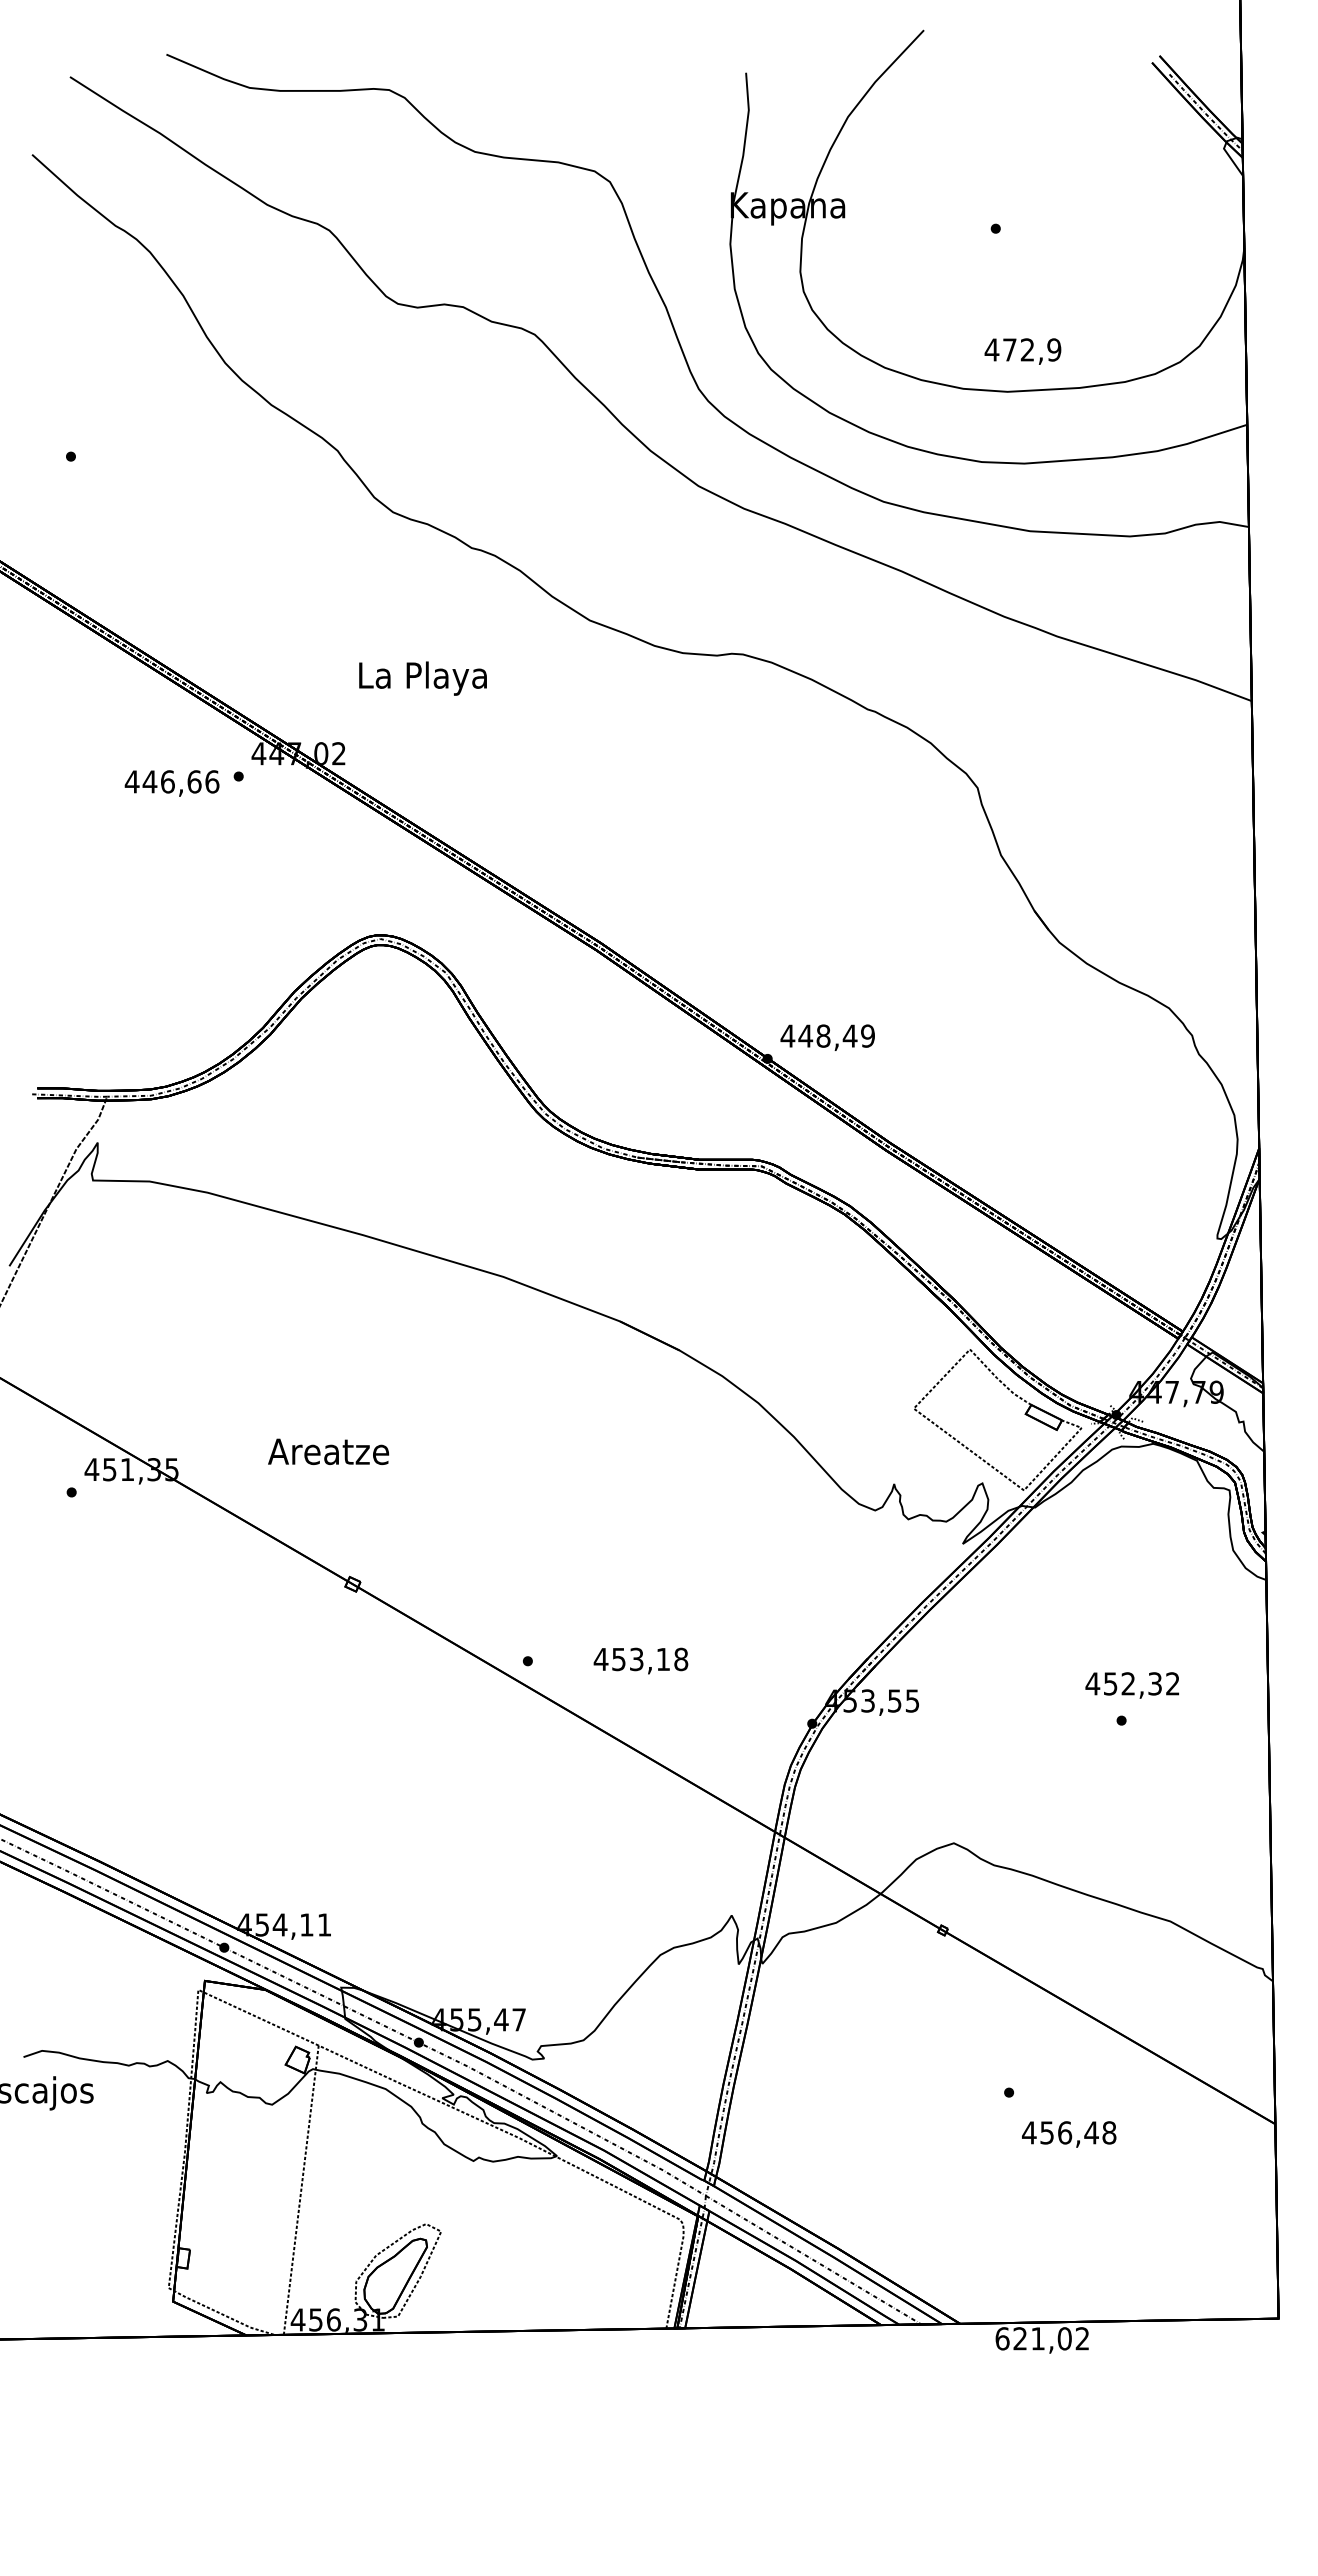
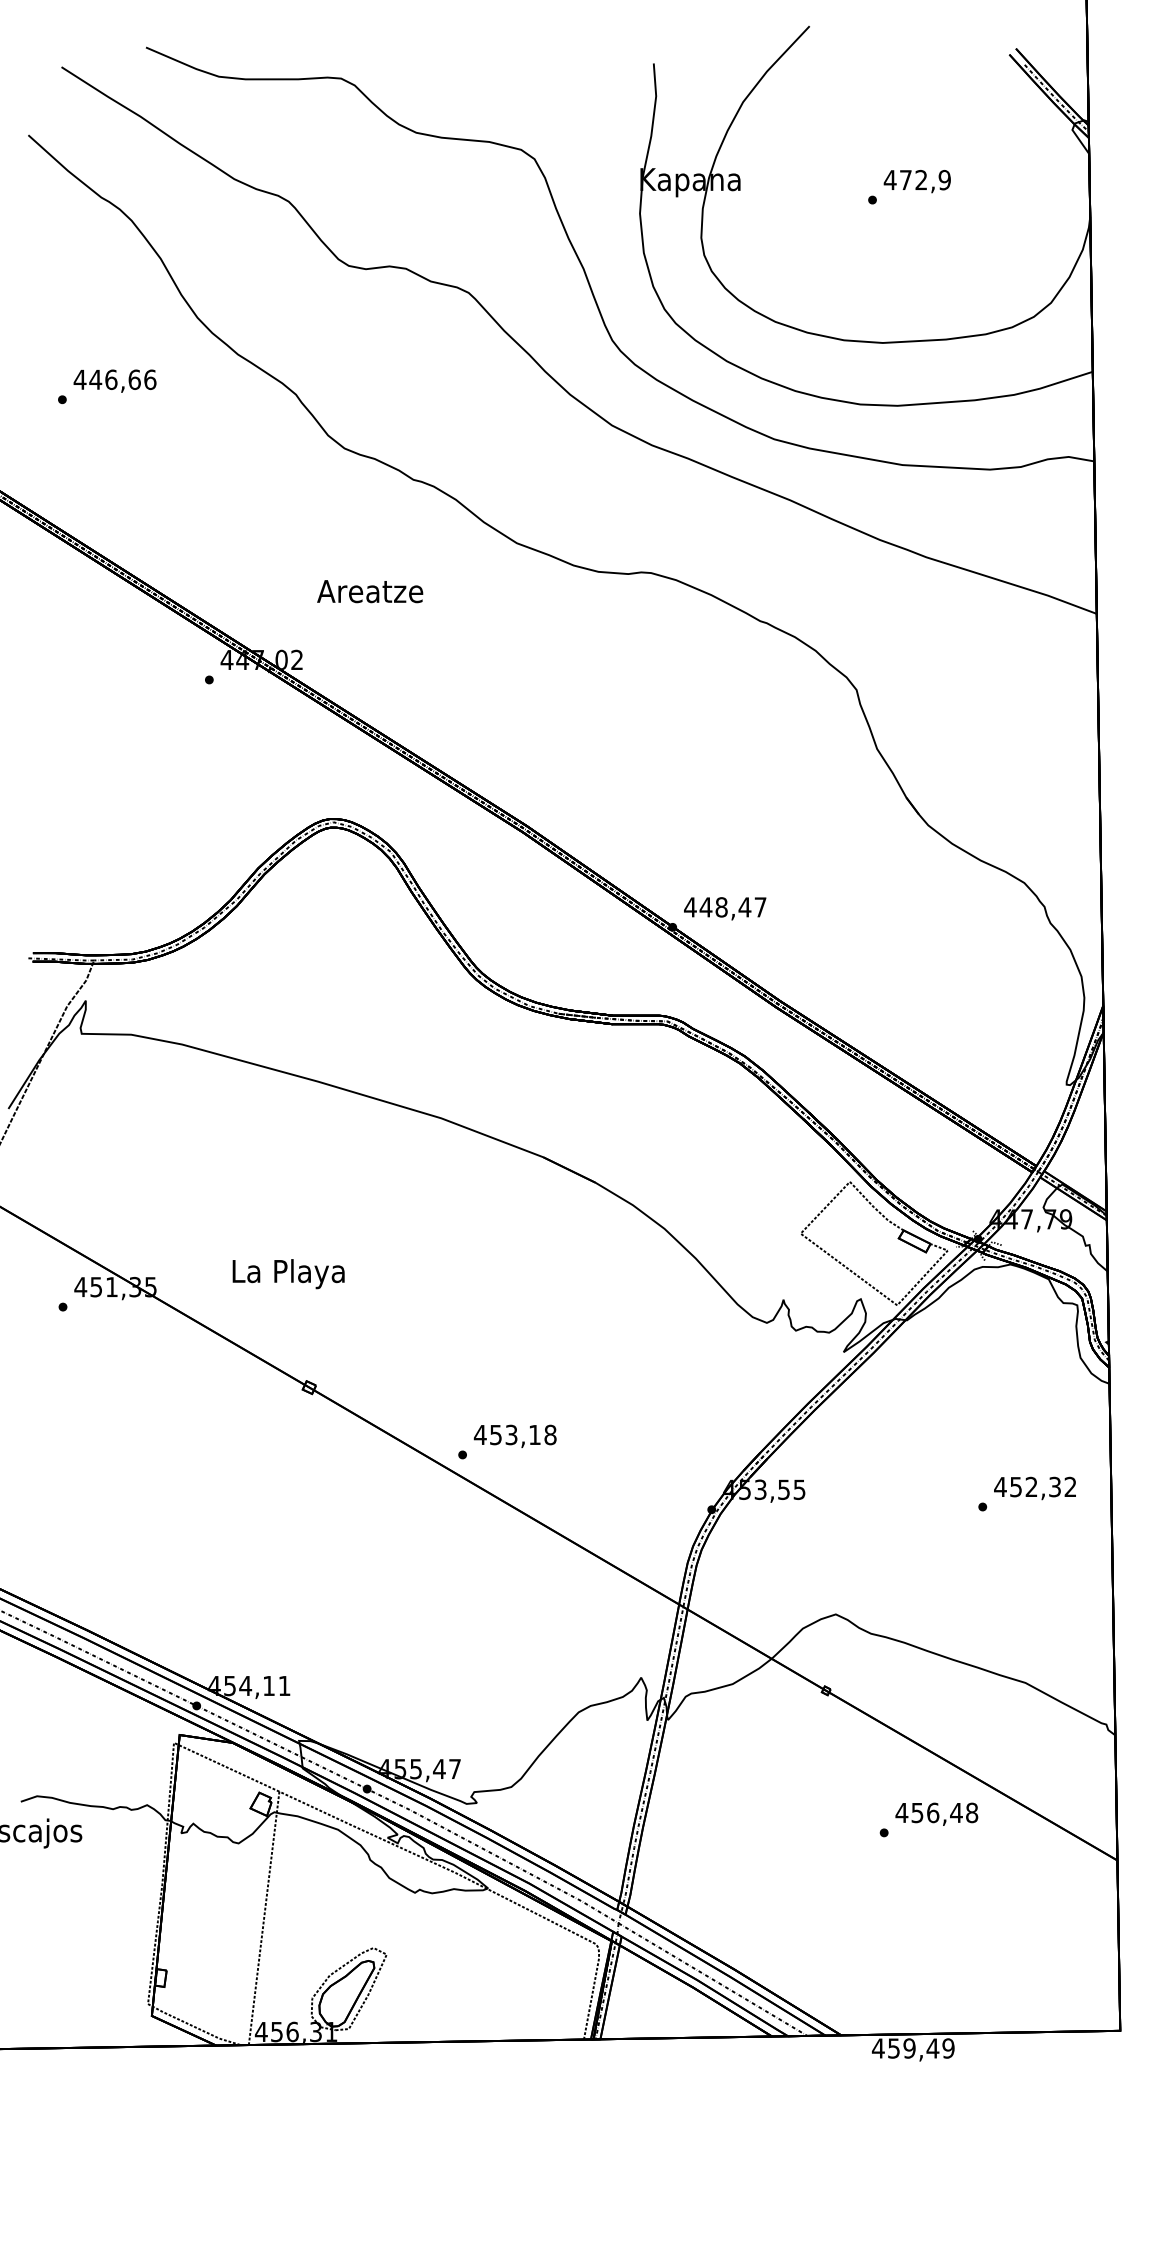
text: (1022, 351) -> (916, 181), moved
text: (422, 678) -> (370, 594), La Playa -> Areatze
text: (171, 783) -> (114, 381), moved
text: (867, 1035) -> (760, 906), 448,49 -> 448,47
text: (329, 1454) -> (288, 1273), Areatze -> La Playa
text: (640, 1660) -> (514, 1435), moved
text: (1131, 1685) -> (1034, 1488), moved
text: (1069, 2134) -> (937, 1814), moved
text: (1042, 2338) -> (913, 2048), 621,02 -> 459,49

